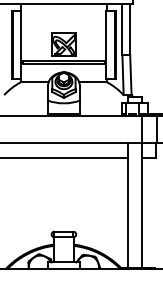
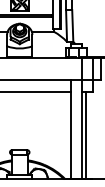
line: (147, 213) -> (85, 135), added

